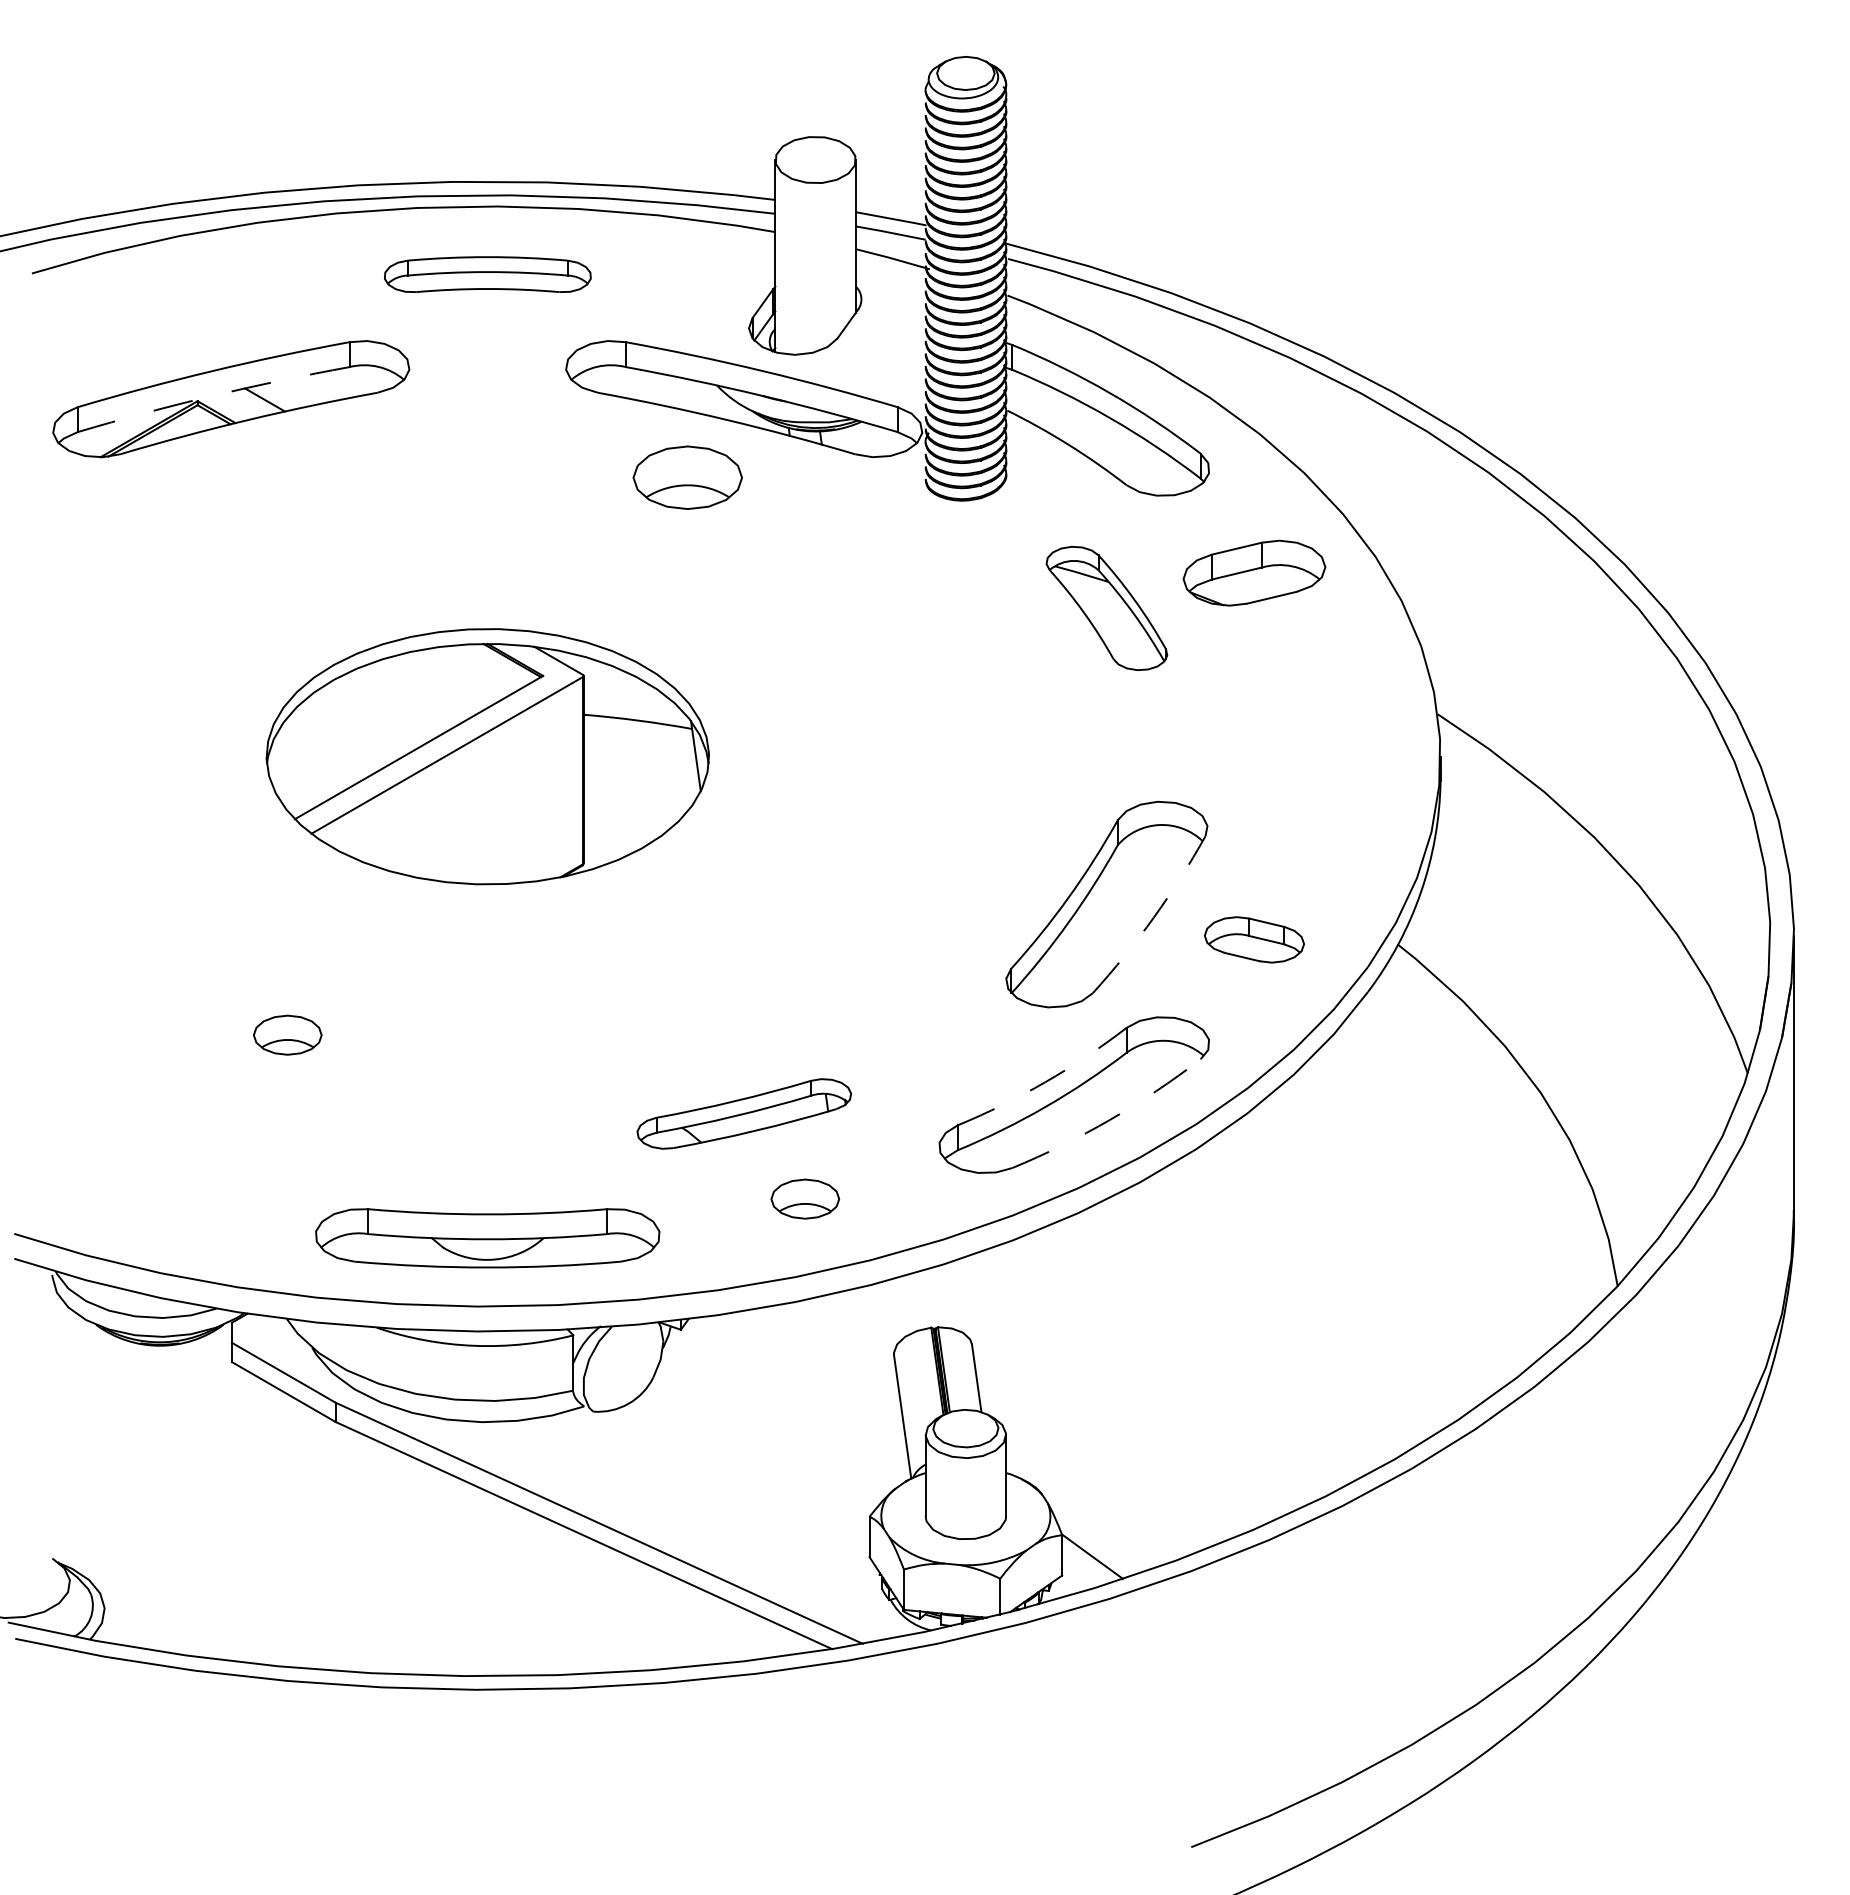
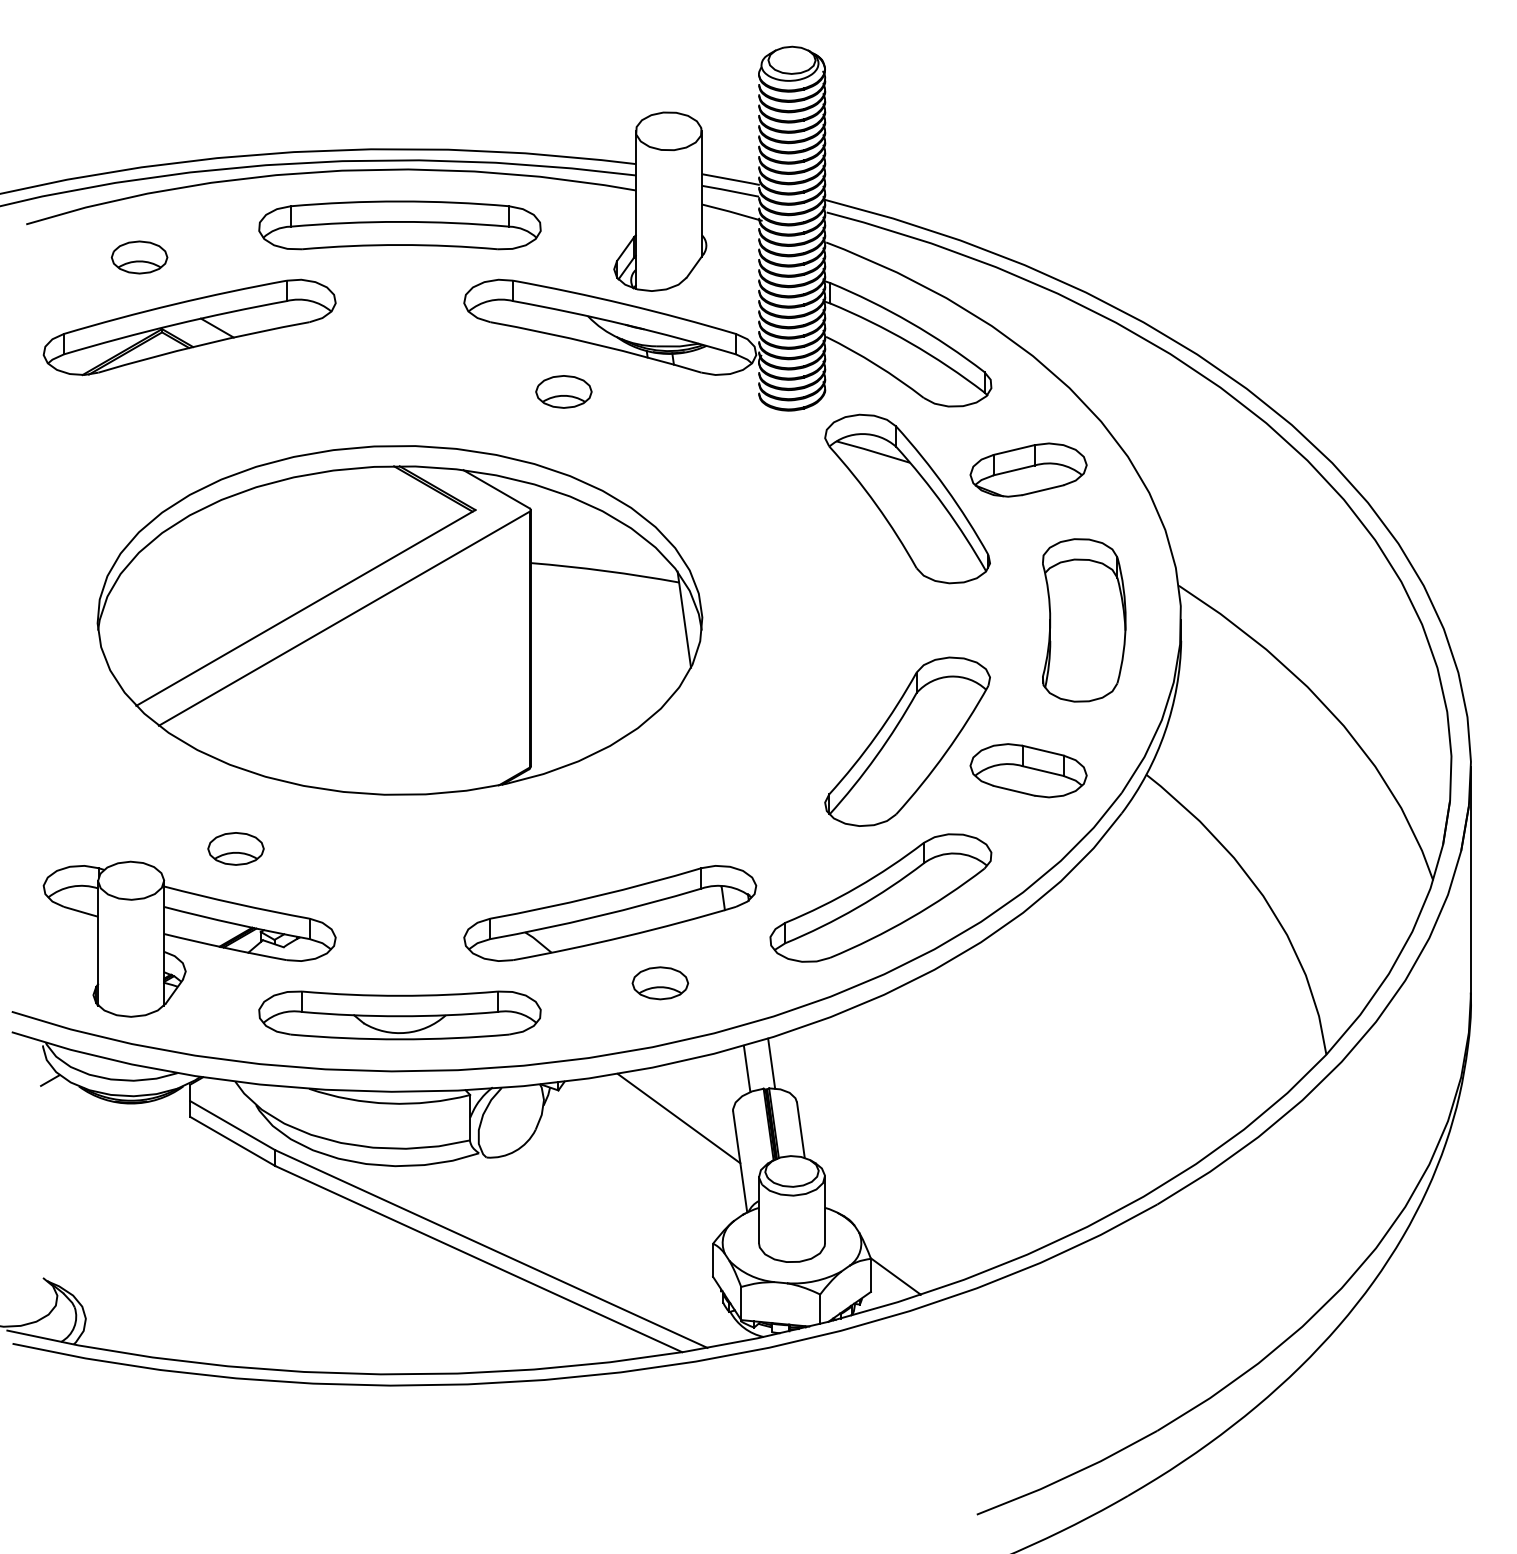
part: (487, 274) -> (399, 225), size x1.67
part: (169, 313) -> (139, 257), added
arc: (212, 395) -> (174, 324), dashed -> solid
part: (687, 477) -> (563, 391), size x0.62
part: (1106, 608) -> (907, 499), size x1.67
part: (487, 756) -> (399, 620), size x1.67
part: (1322, 756) -> (1084, 620), added
arc: (1153, 917) -> (945, 752), dashed -> solid
part: (1254, 939) -> (1028, 770), size x1.43
arc: (1045, 1082) -> (857, 887), dashed -> solid
part: (744, 1113) -> (610, 913), size x1.67
arc: (1110, 1119) -> (910, 918), dashed -> solid
part: (231, 1145) -> (189, 939), added
line: (940, 1296) -> (771, 1063), added
line: (911, 1303) -> (747, 1068), added
line: (60, 1317) -> (49, 1080), added
line: (827, 1363) -> (678, 1118), added

